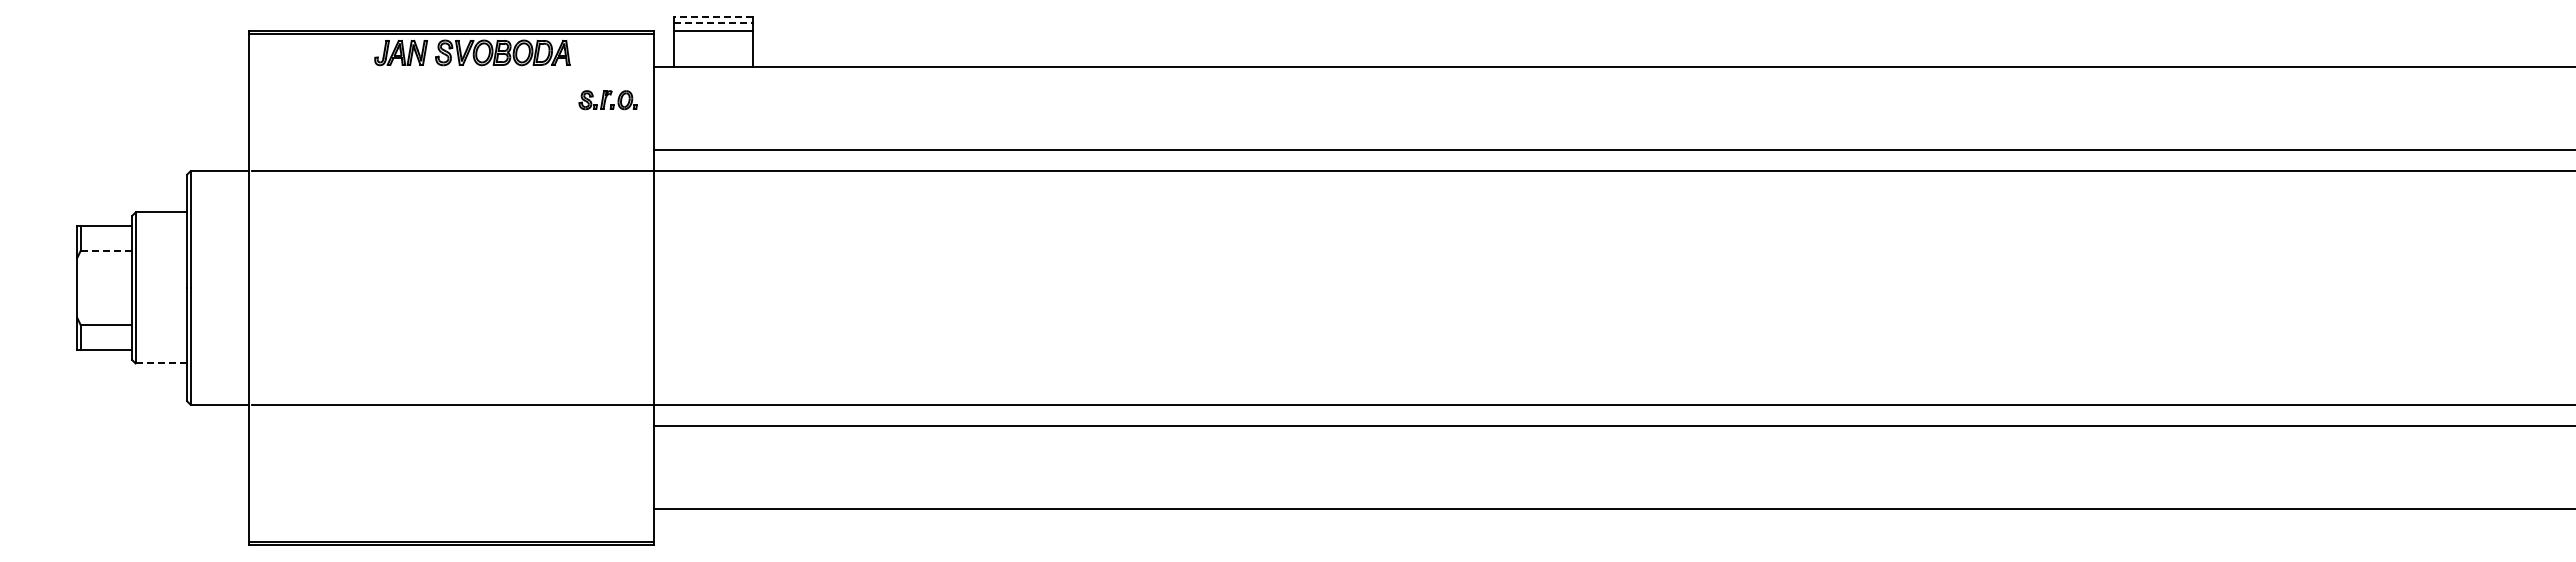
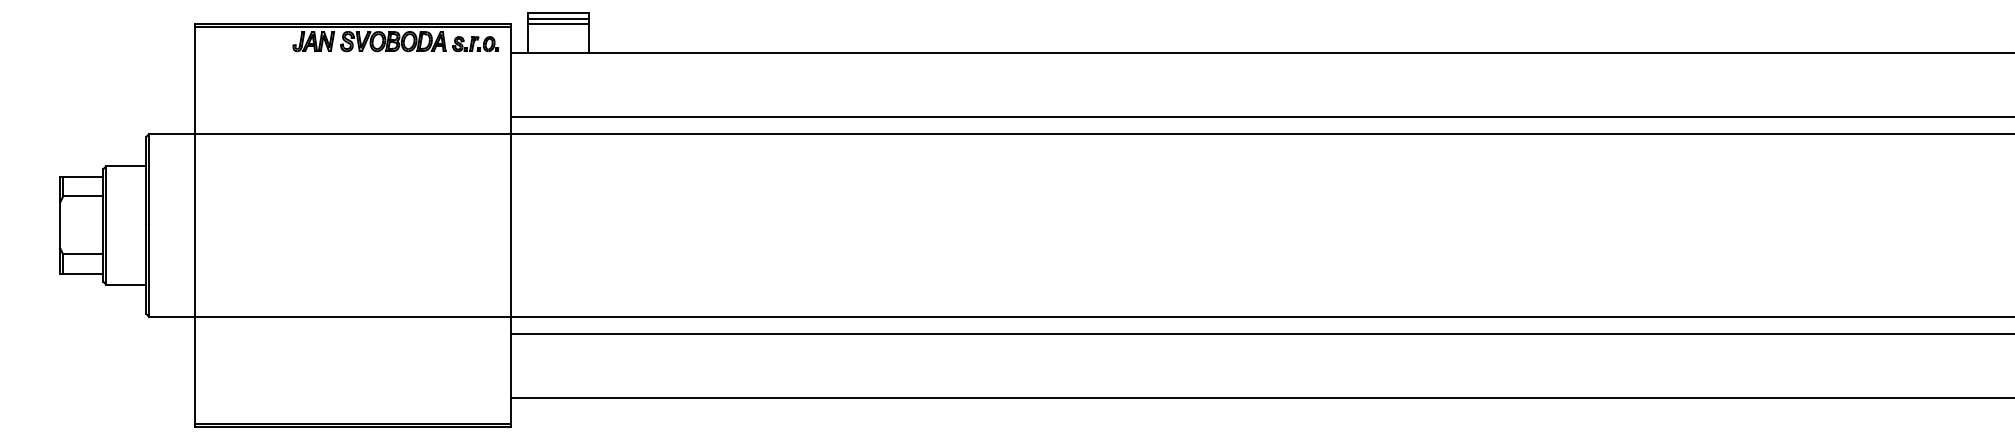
line: (713, 16) -> (558, 13), dashed -> solid
line: (714, 23) -> (558, 18), dashed -> solid
part: (607, 100) -> (475, 44), moved
line: (106, 250) -> (83, 196), dashed -> solid
line: (161, 363) -> (126, 284), dashed -> solid

